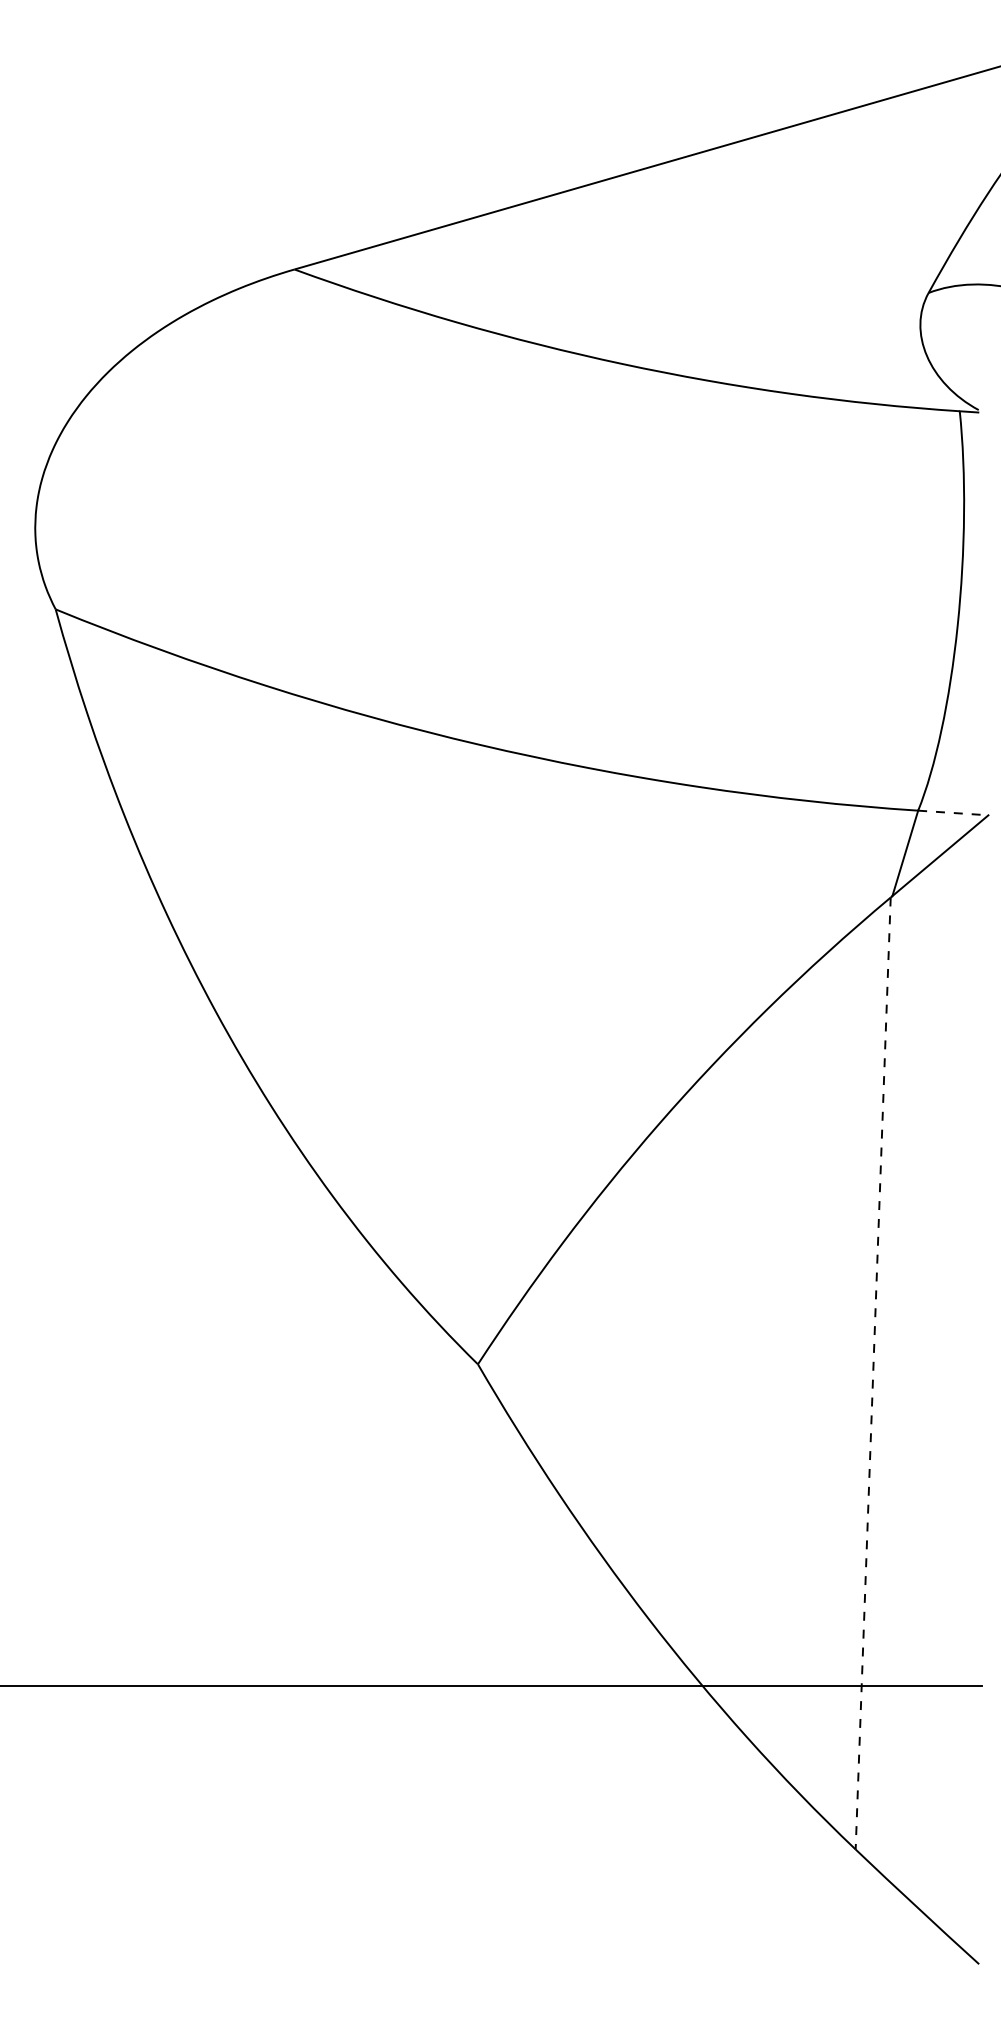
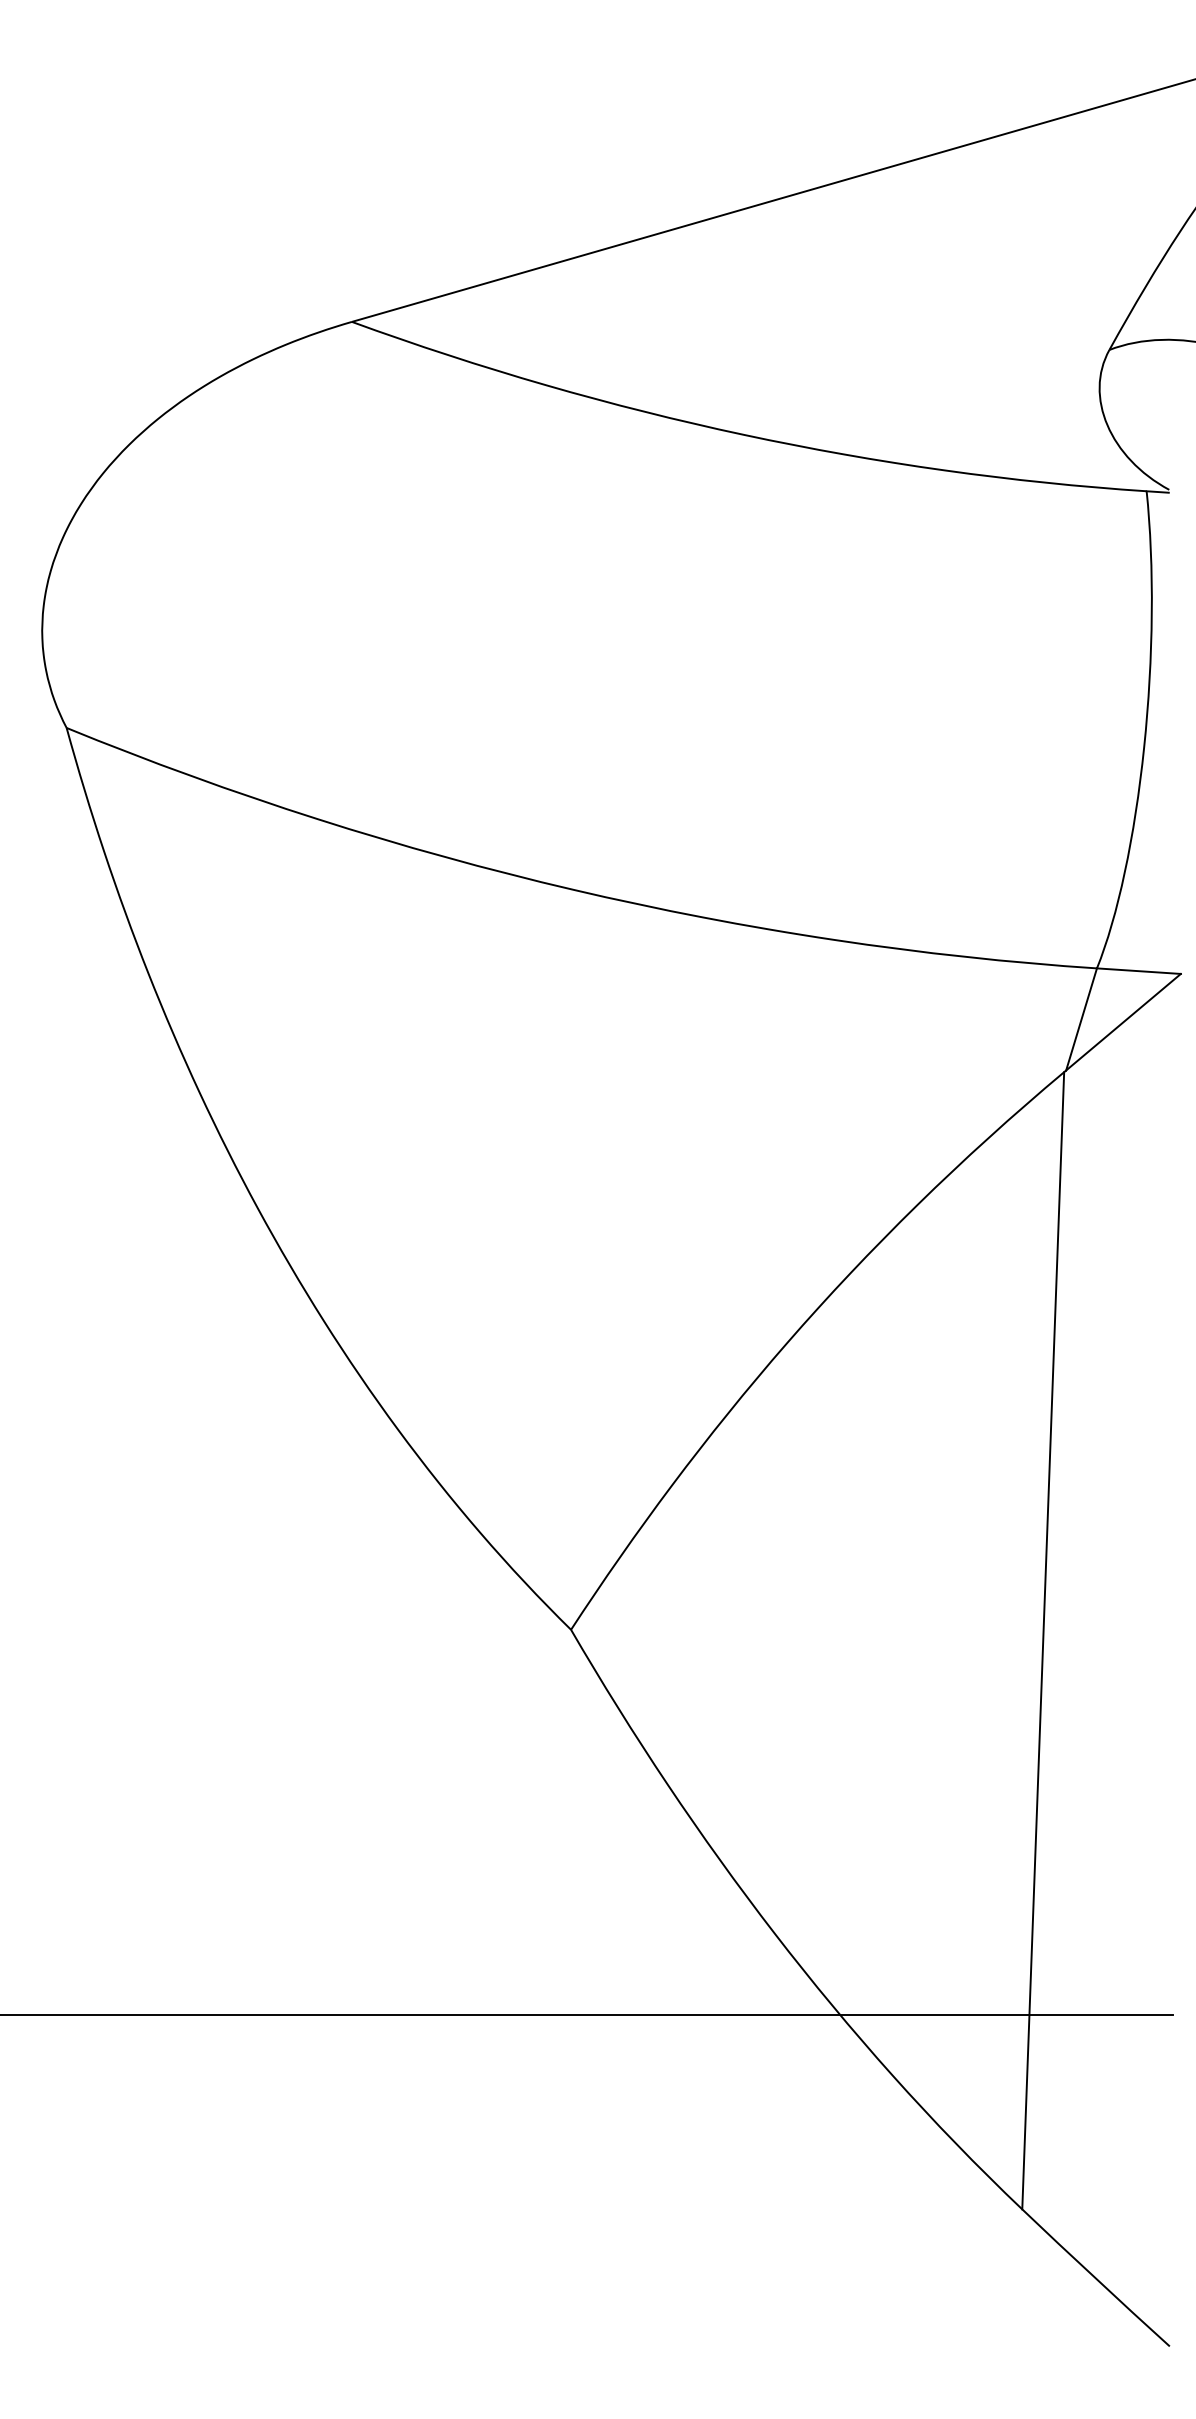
line: (953, 813) -> (1139, 971), dashed -> solid
line: (873, 1373) -> (1043, 1640), dashed -> solid

